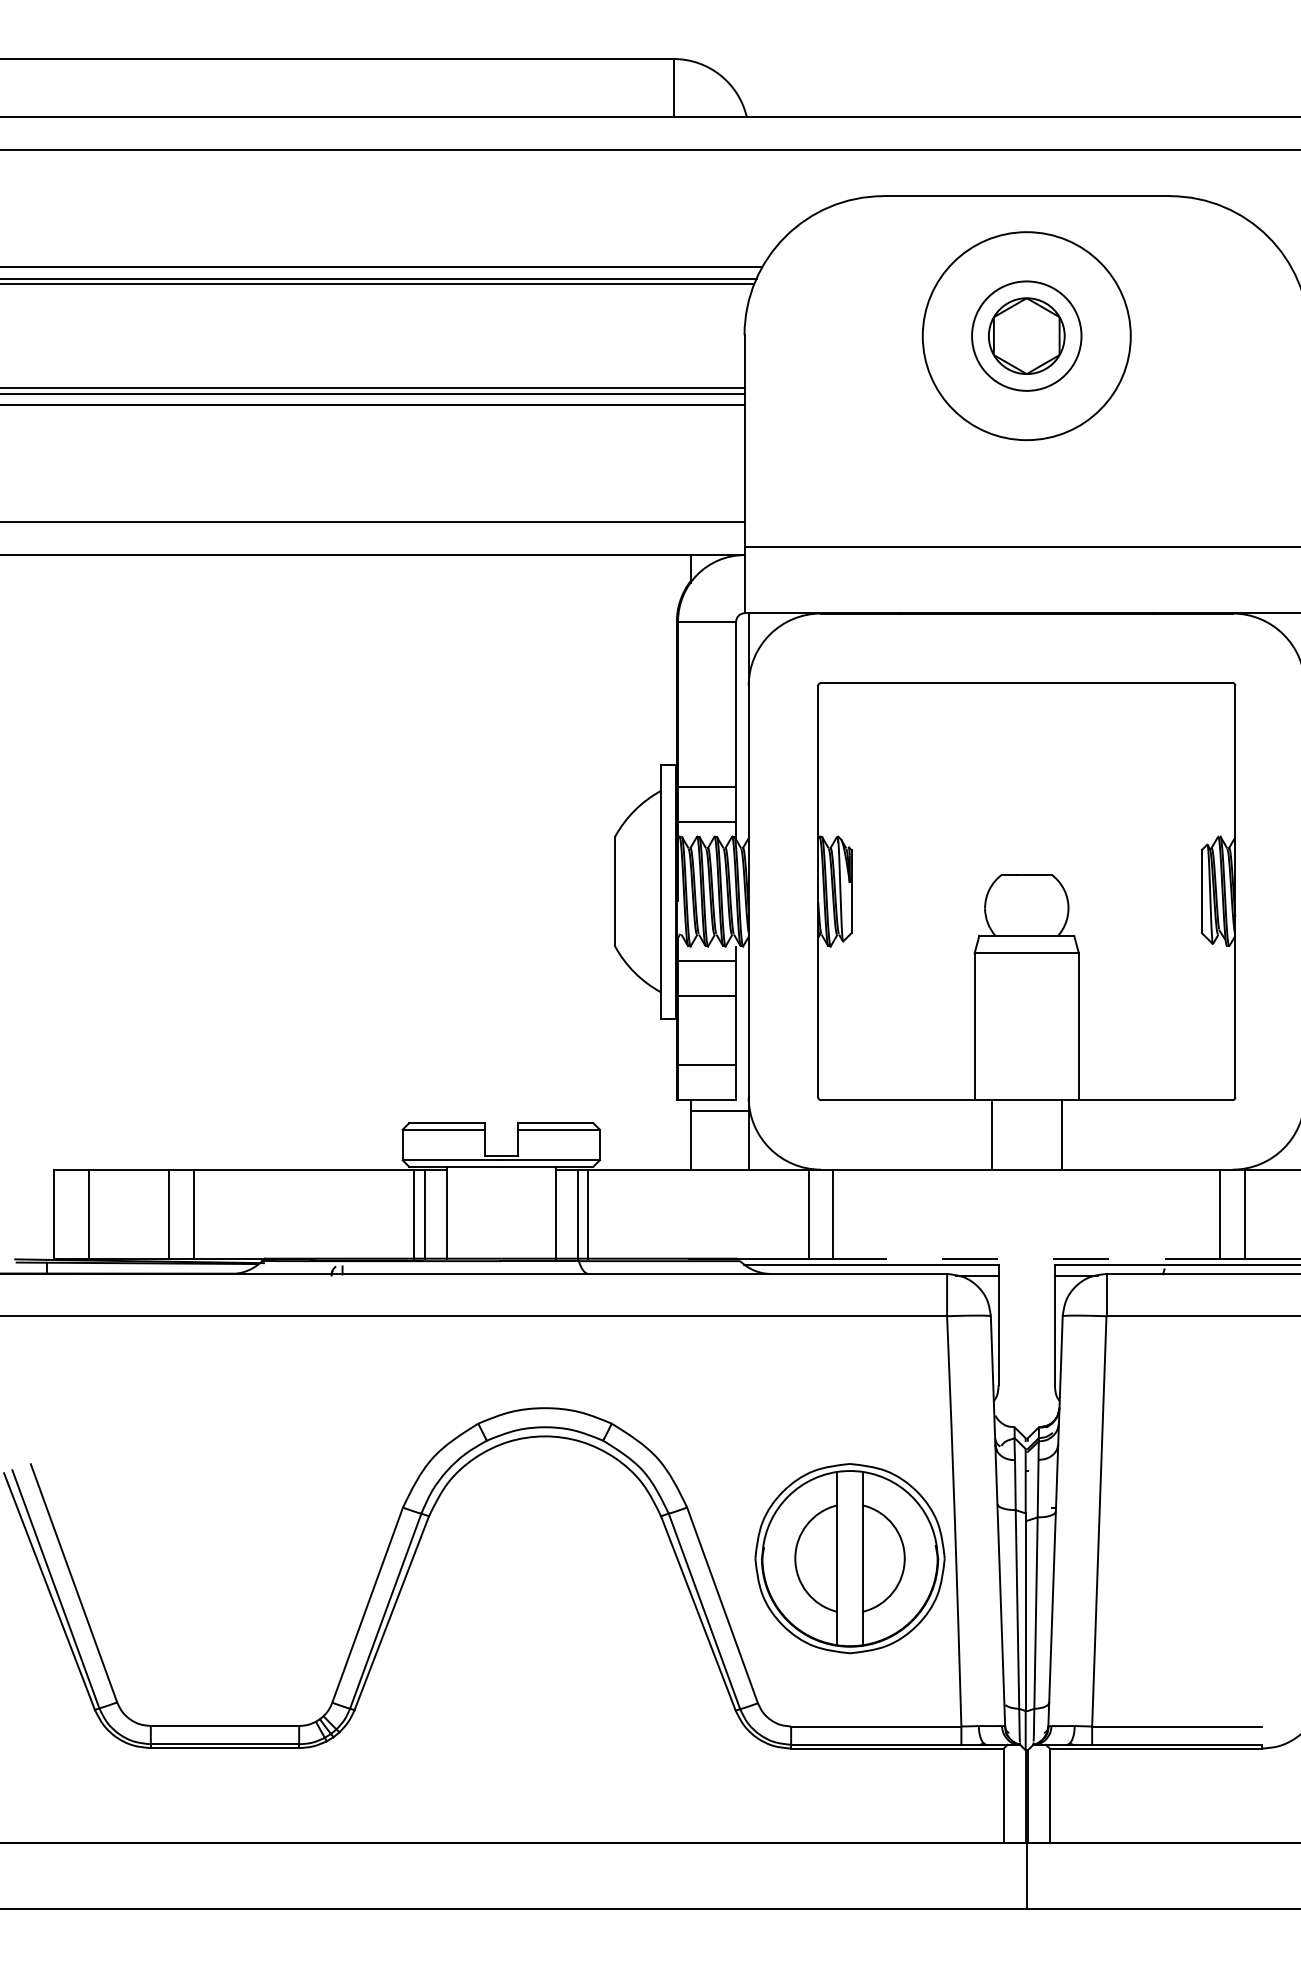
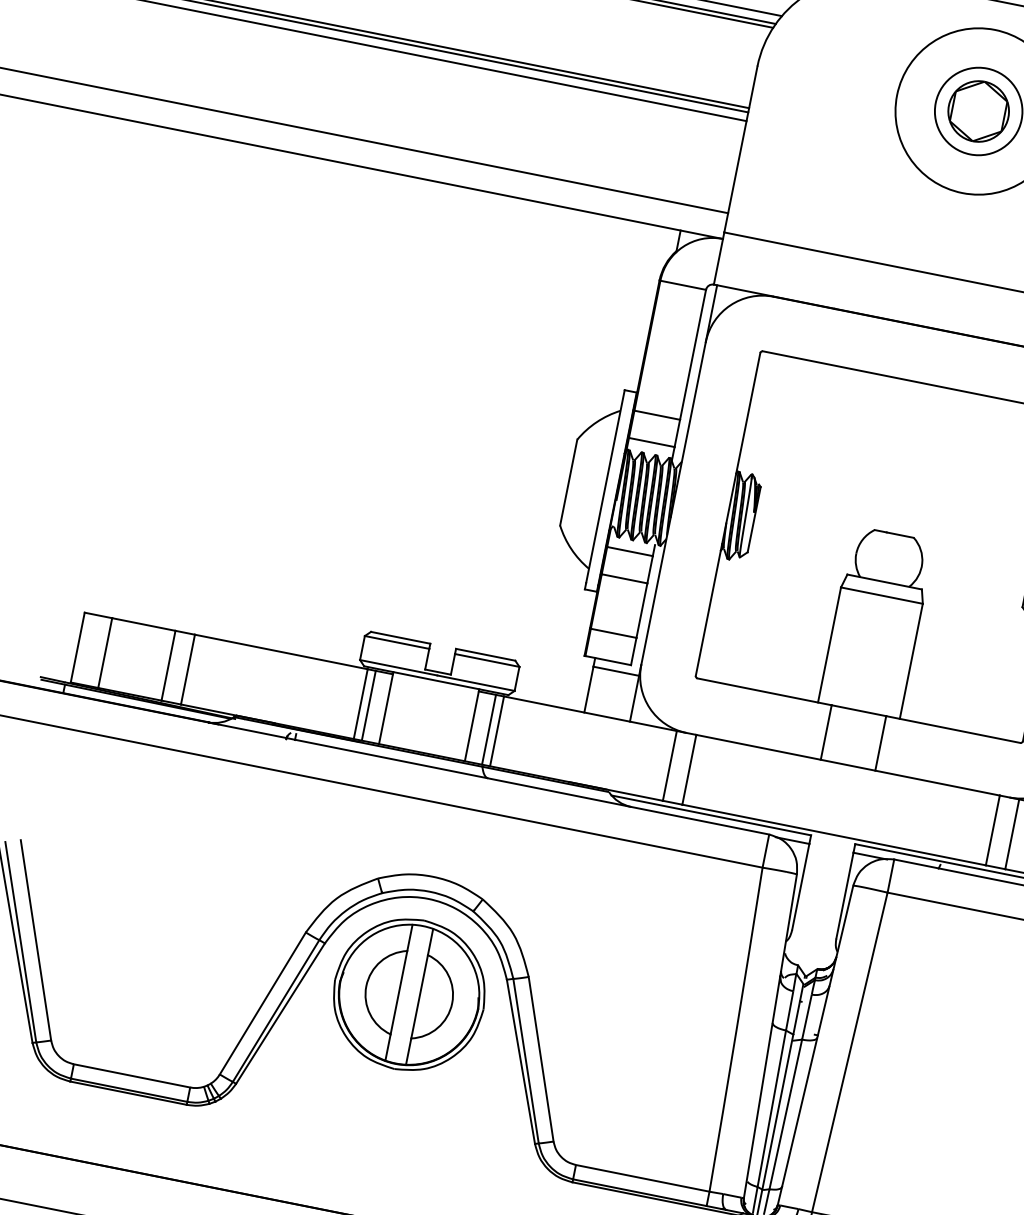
line: (1026, 1258) -> (833, 834), dashed -> solid
part: (849, 1558) -> (408, 994), moved

